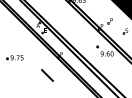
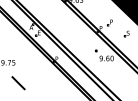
line: (47, 75) -> (18, 83), moved

